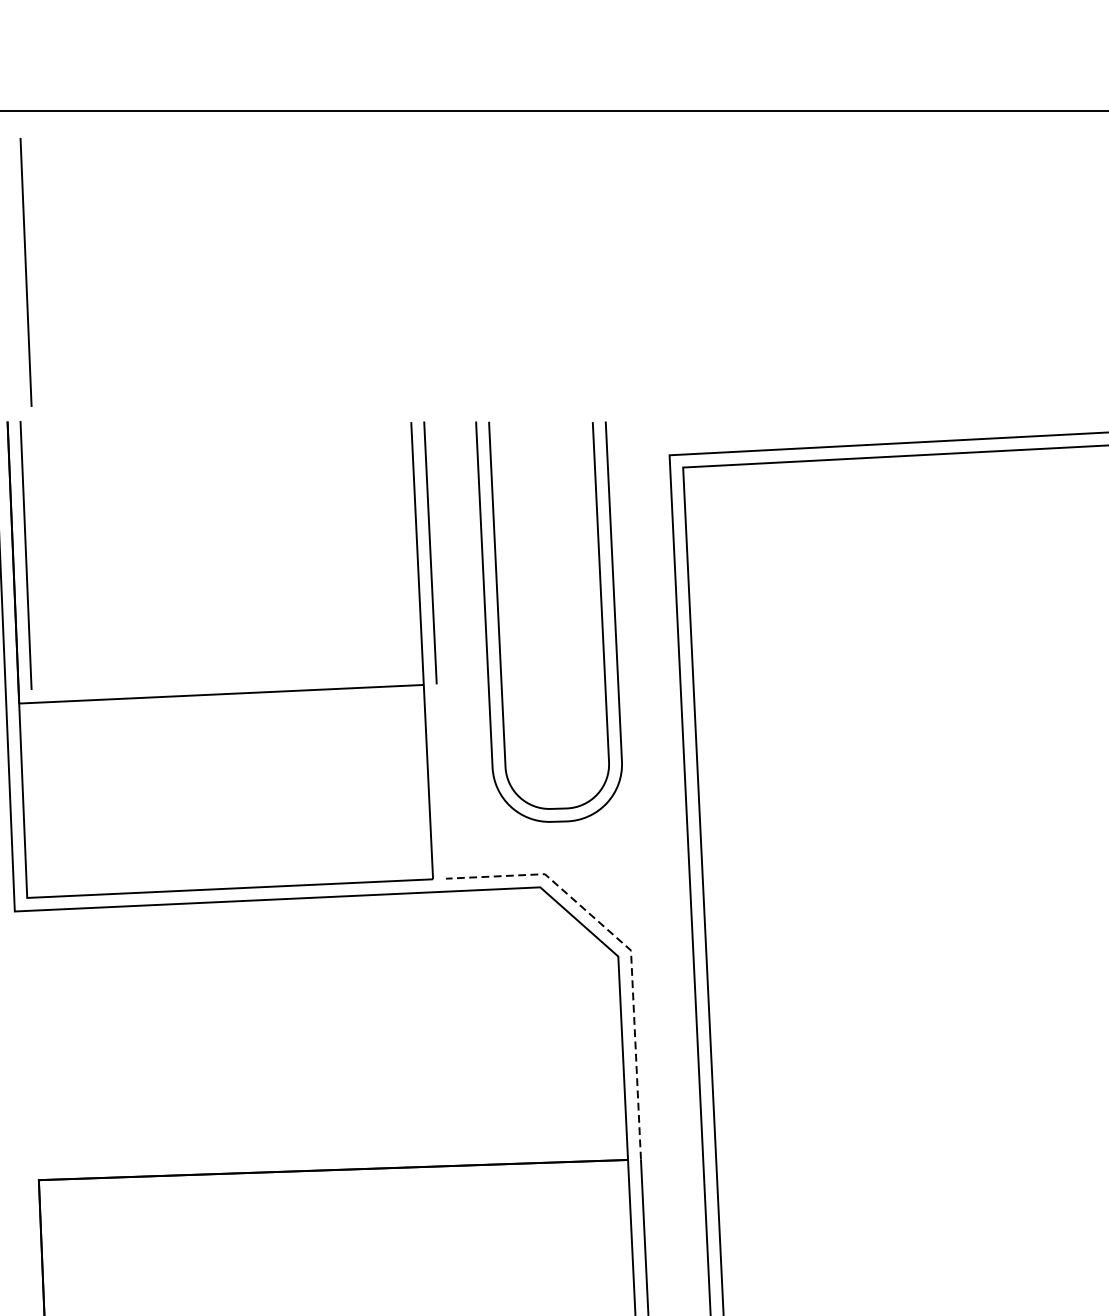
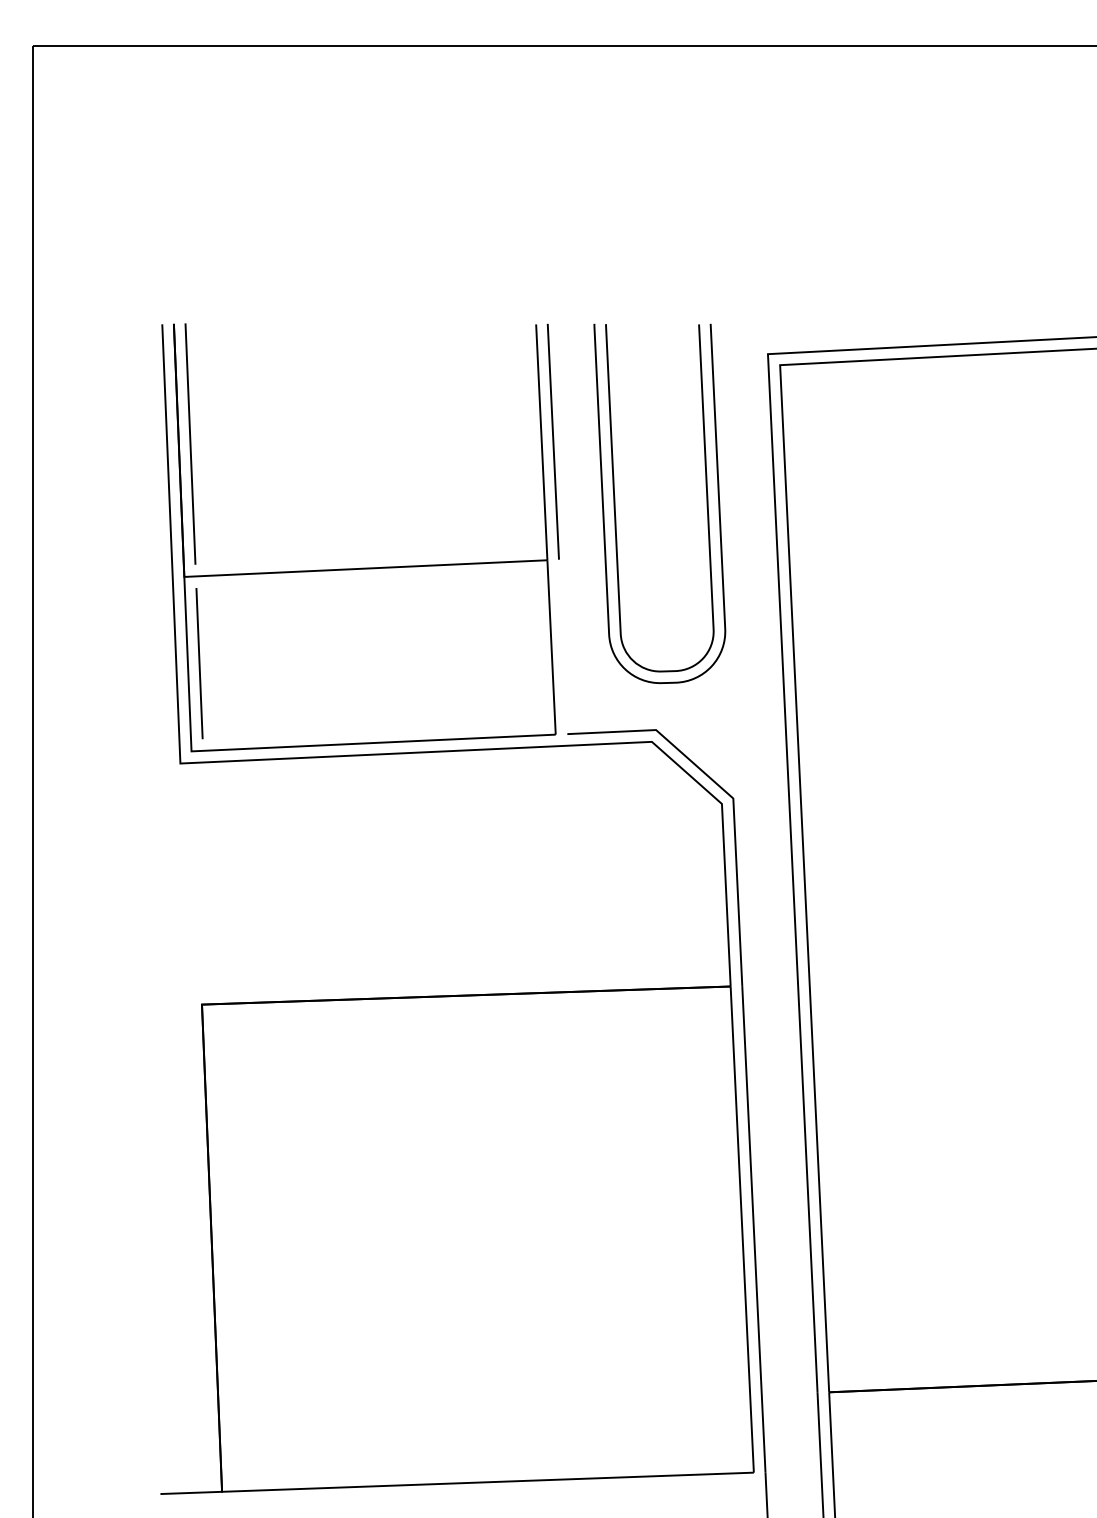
line: (26, 271) -> (190, 189), removed
line: (36, 800) -> (199, 663), added
line: (628, 948) -> (731, 796), dashed -> solid

